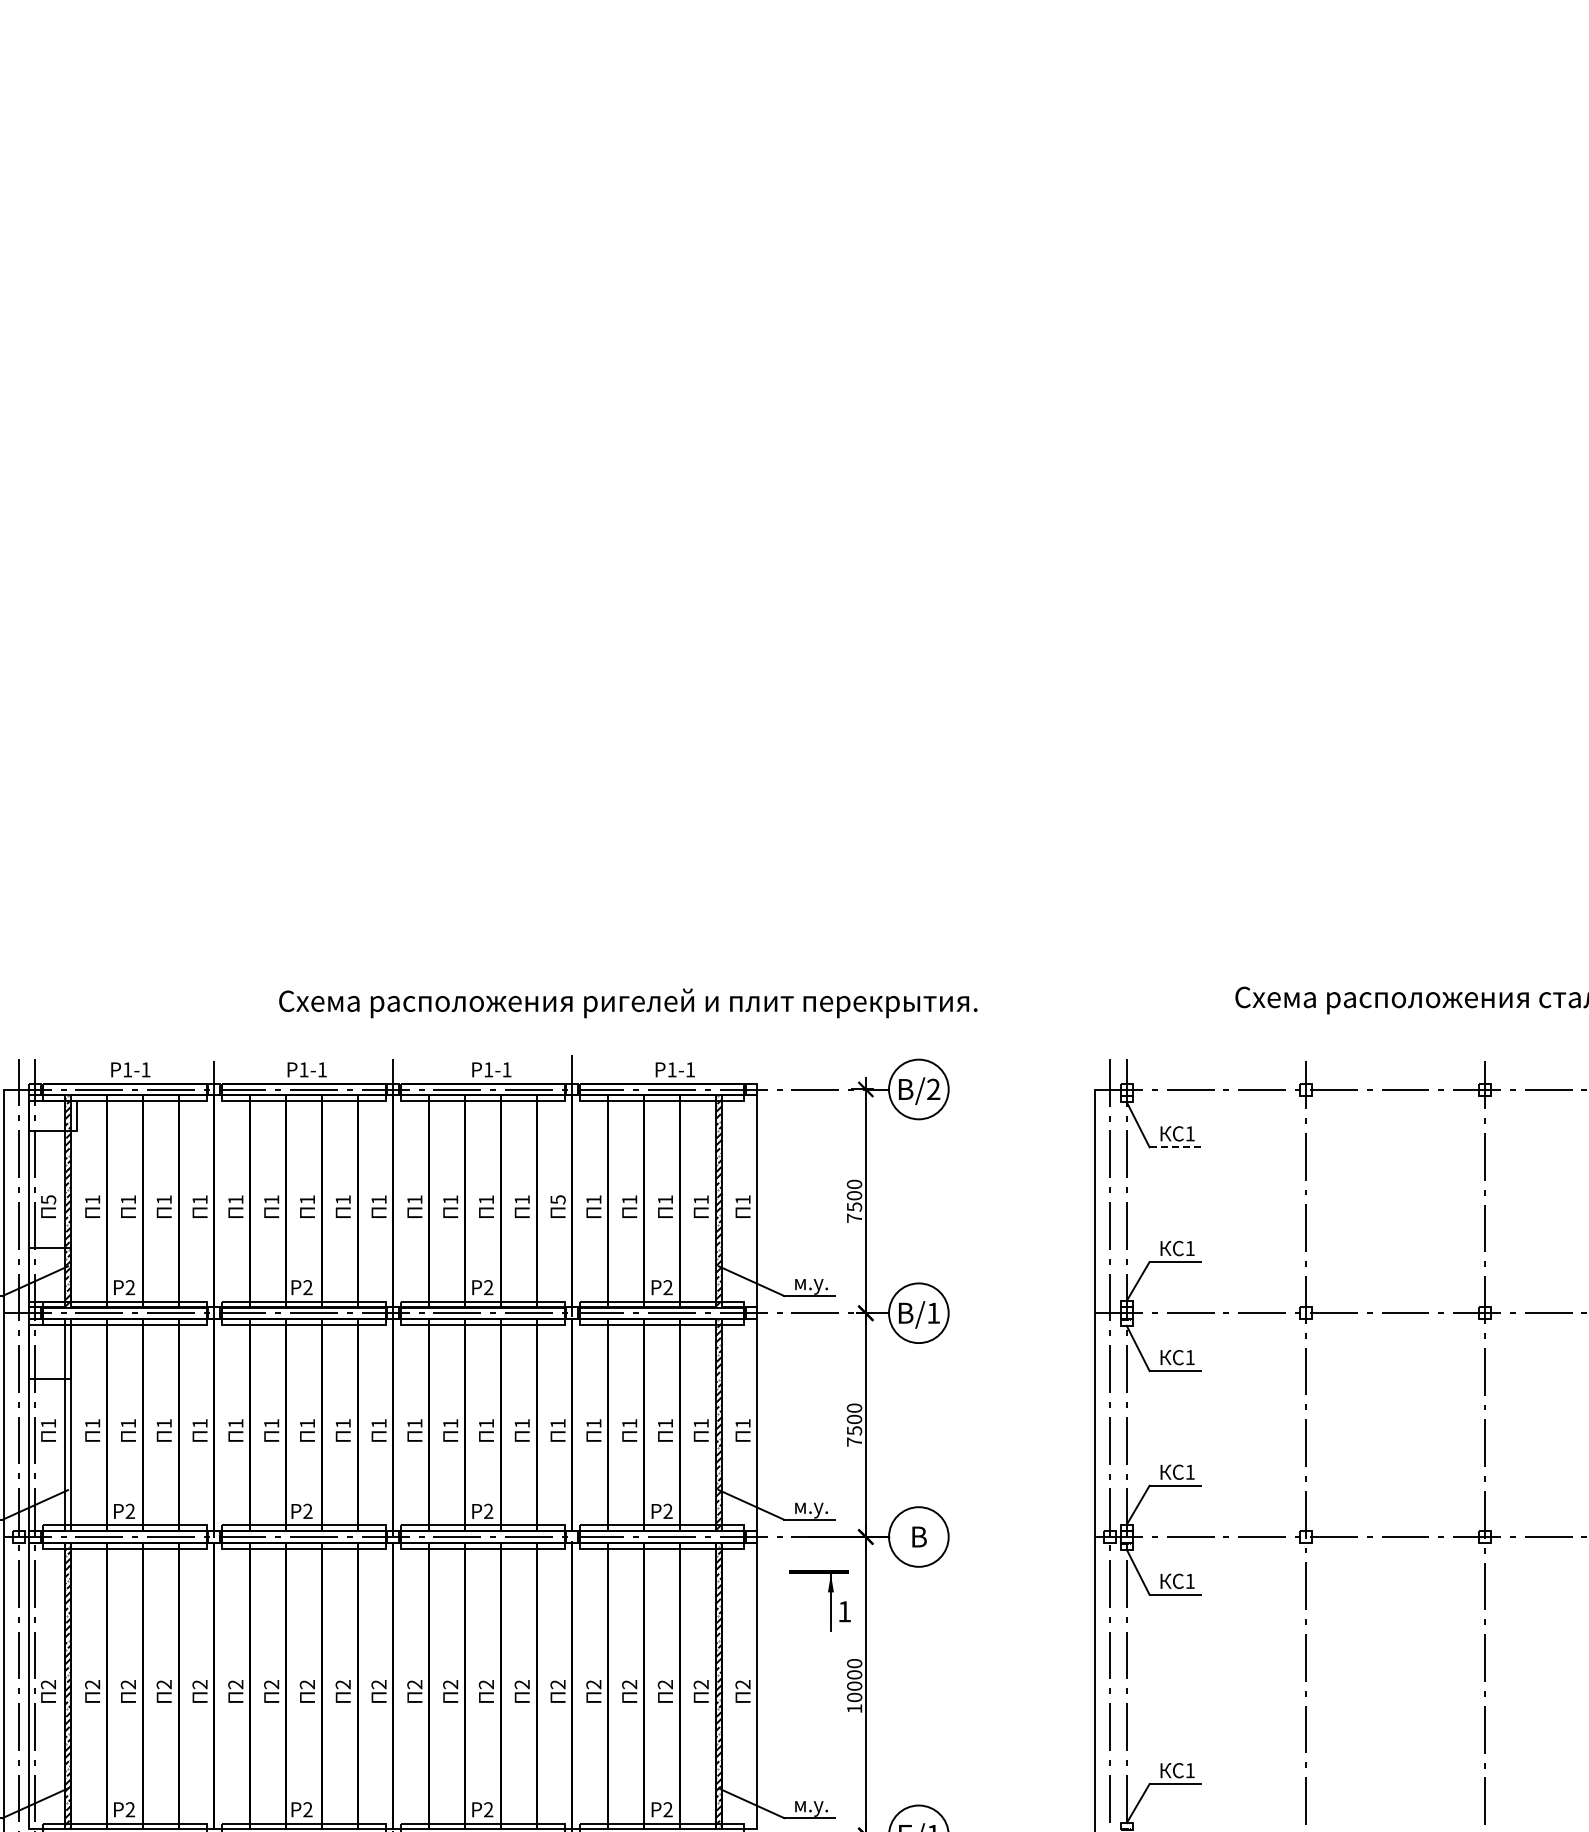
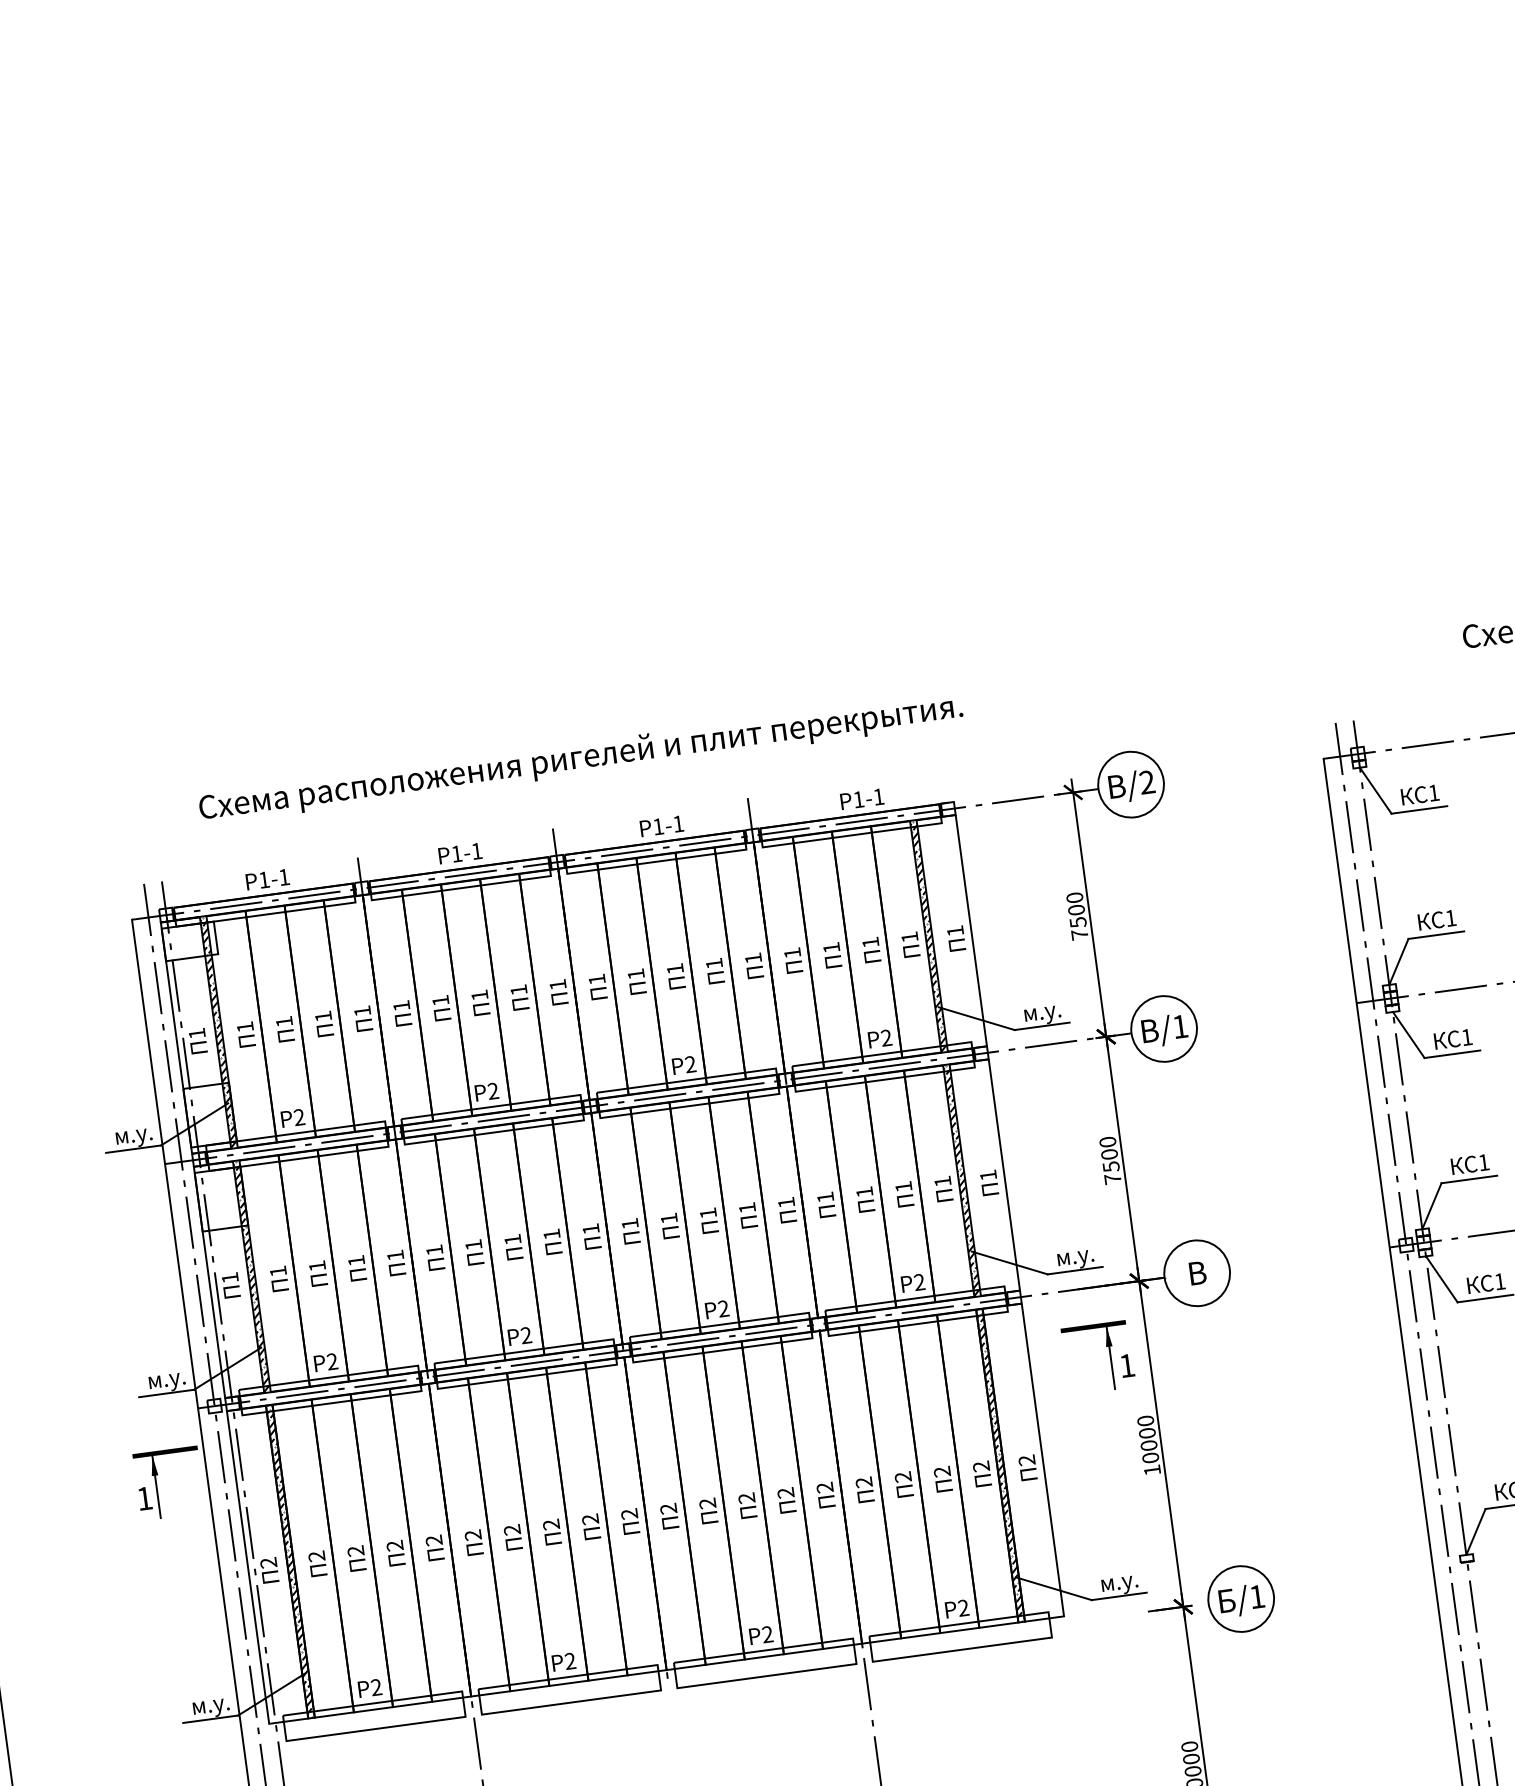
text: (628, 1003) -> (581, 758), moved
line: (1175, 1147) -> (1419, 810), dashed -> solid
text: (48, 1199) -> (197, 1033), 5 -> 1
text: (557, 1199) -> (752, 958), 5 -> 1
hatch: (68, 1425) -> (252, 1277), added

